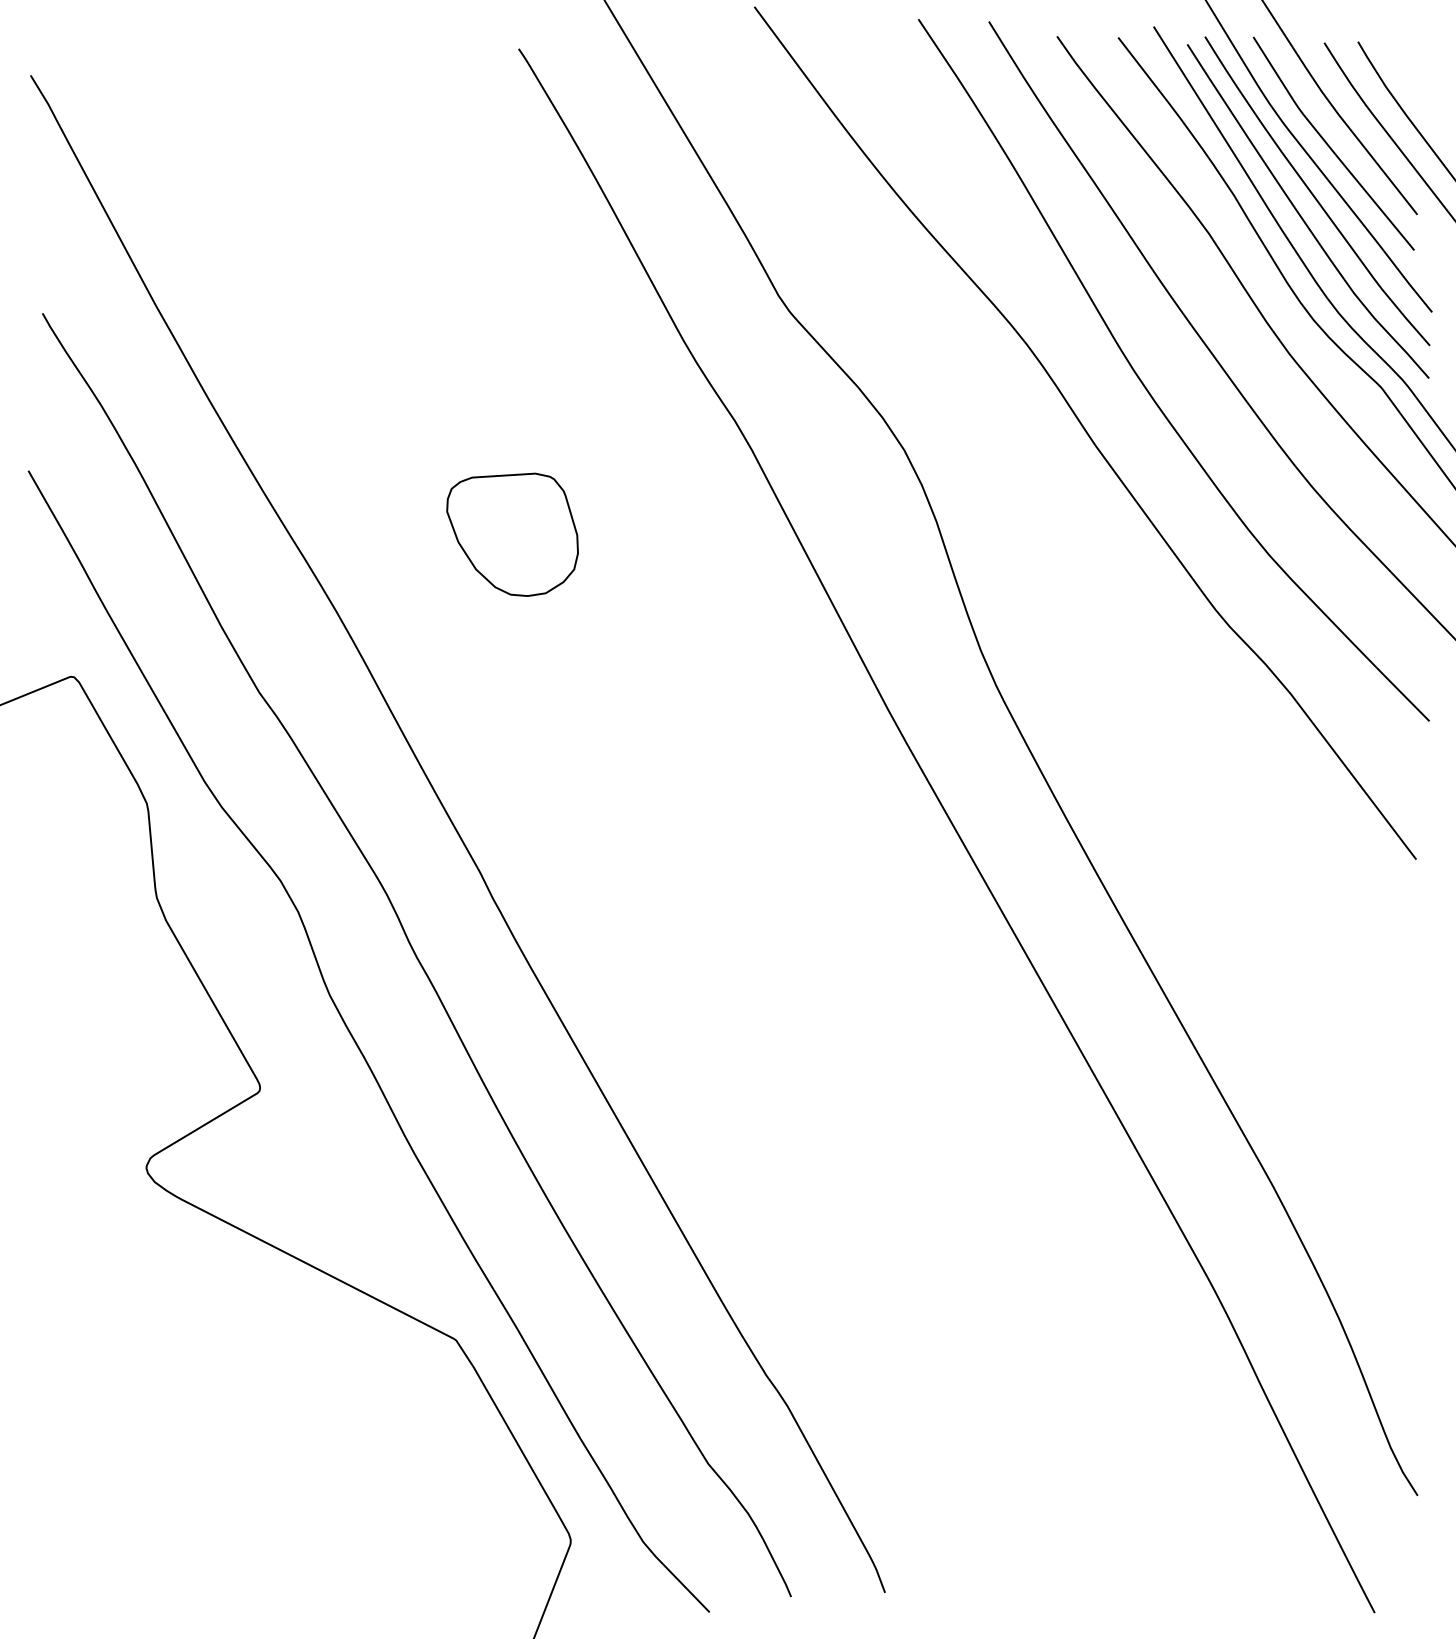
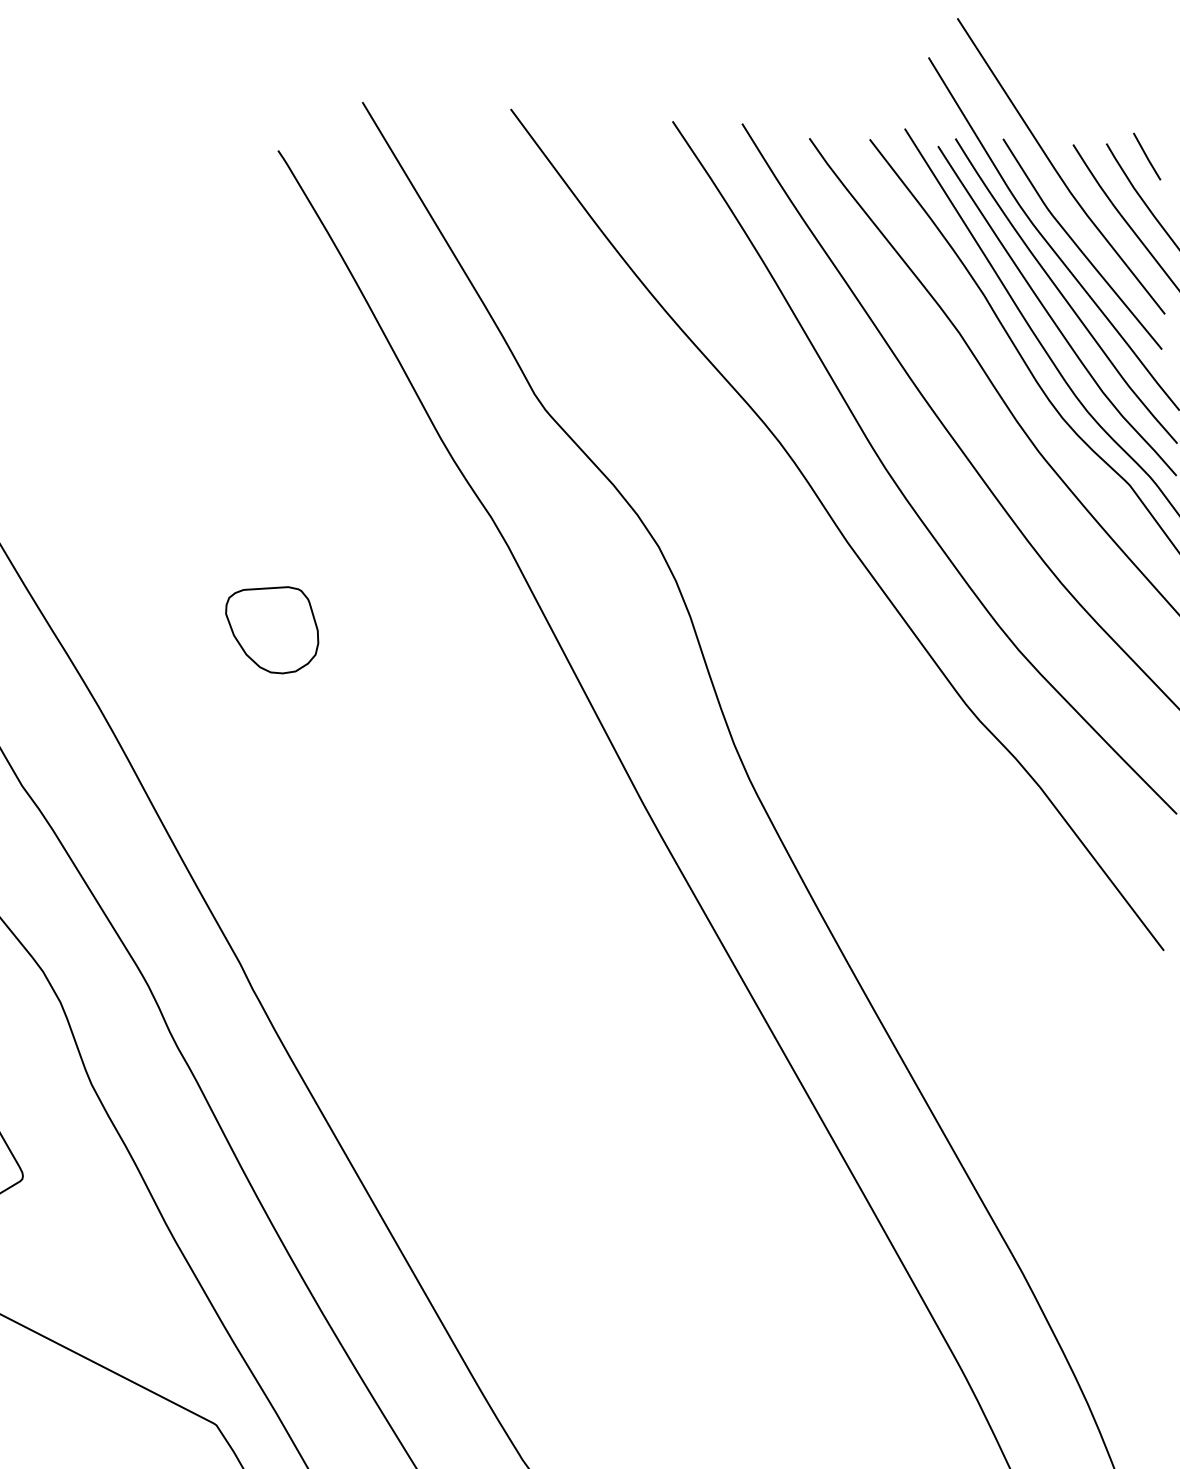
line: (1399, 54) -> (1147, 156), added
part: (512, 534) -> (271, 629), size x0.71

